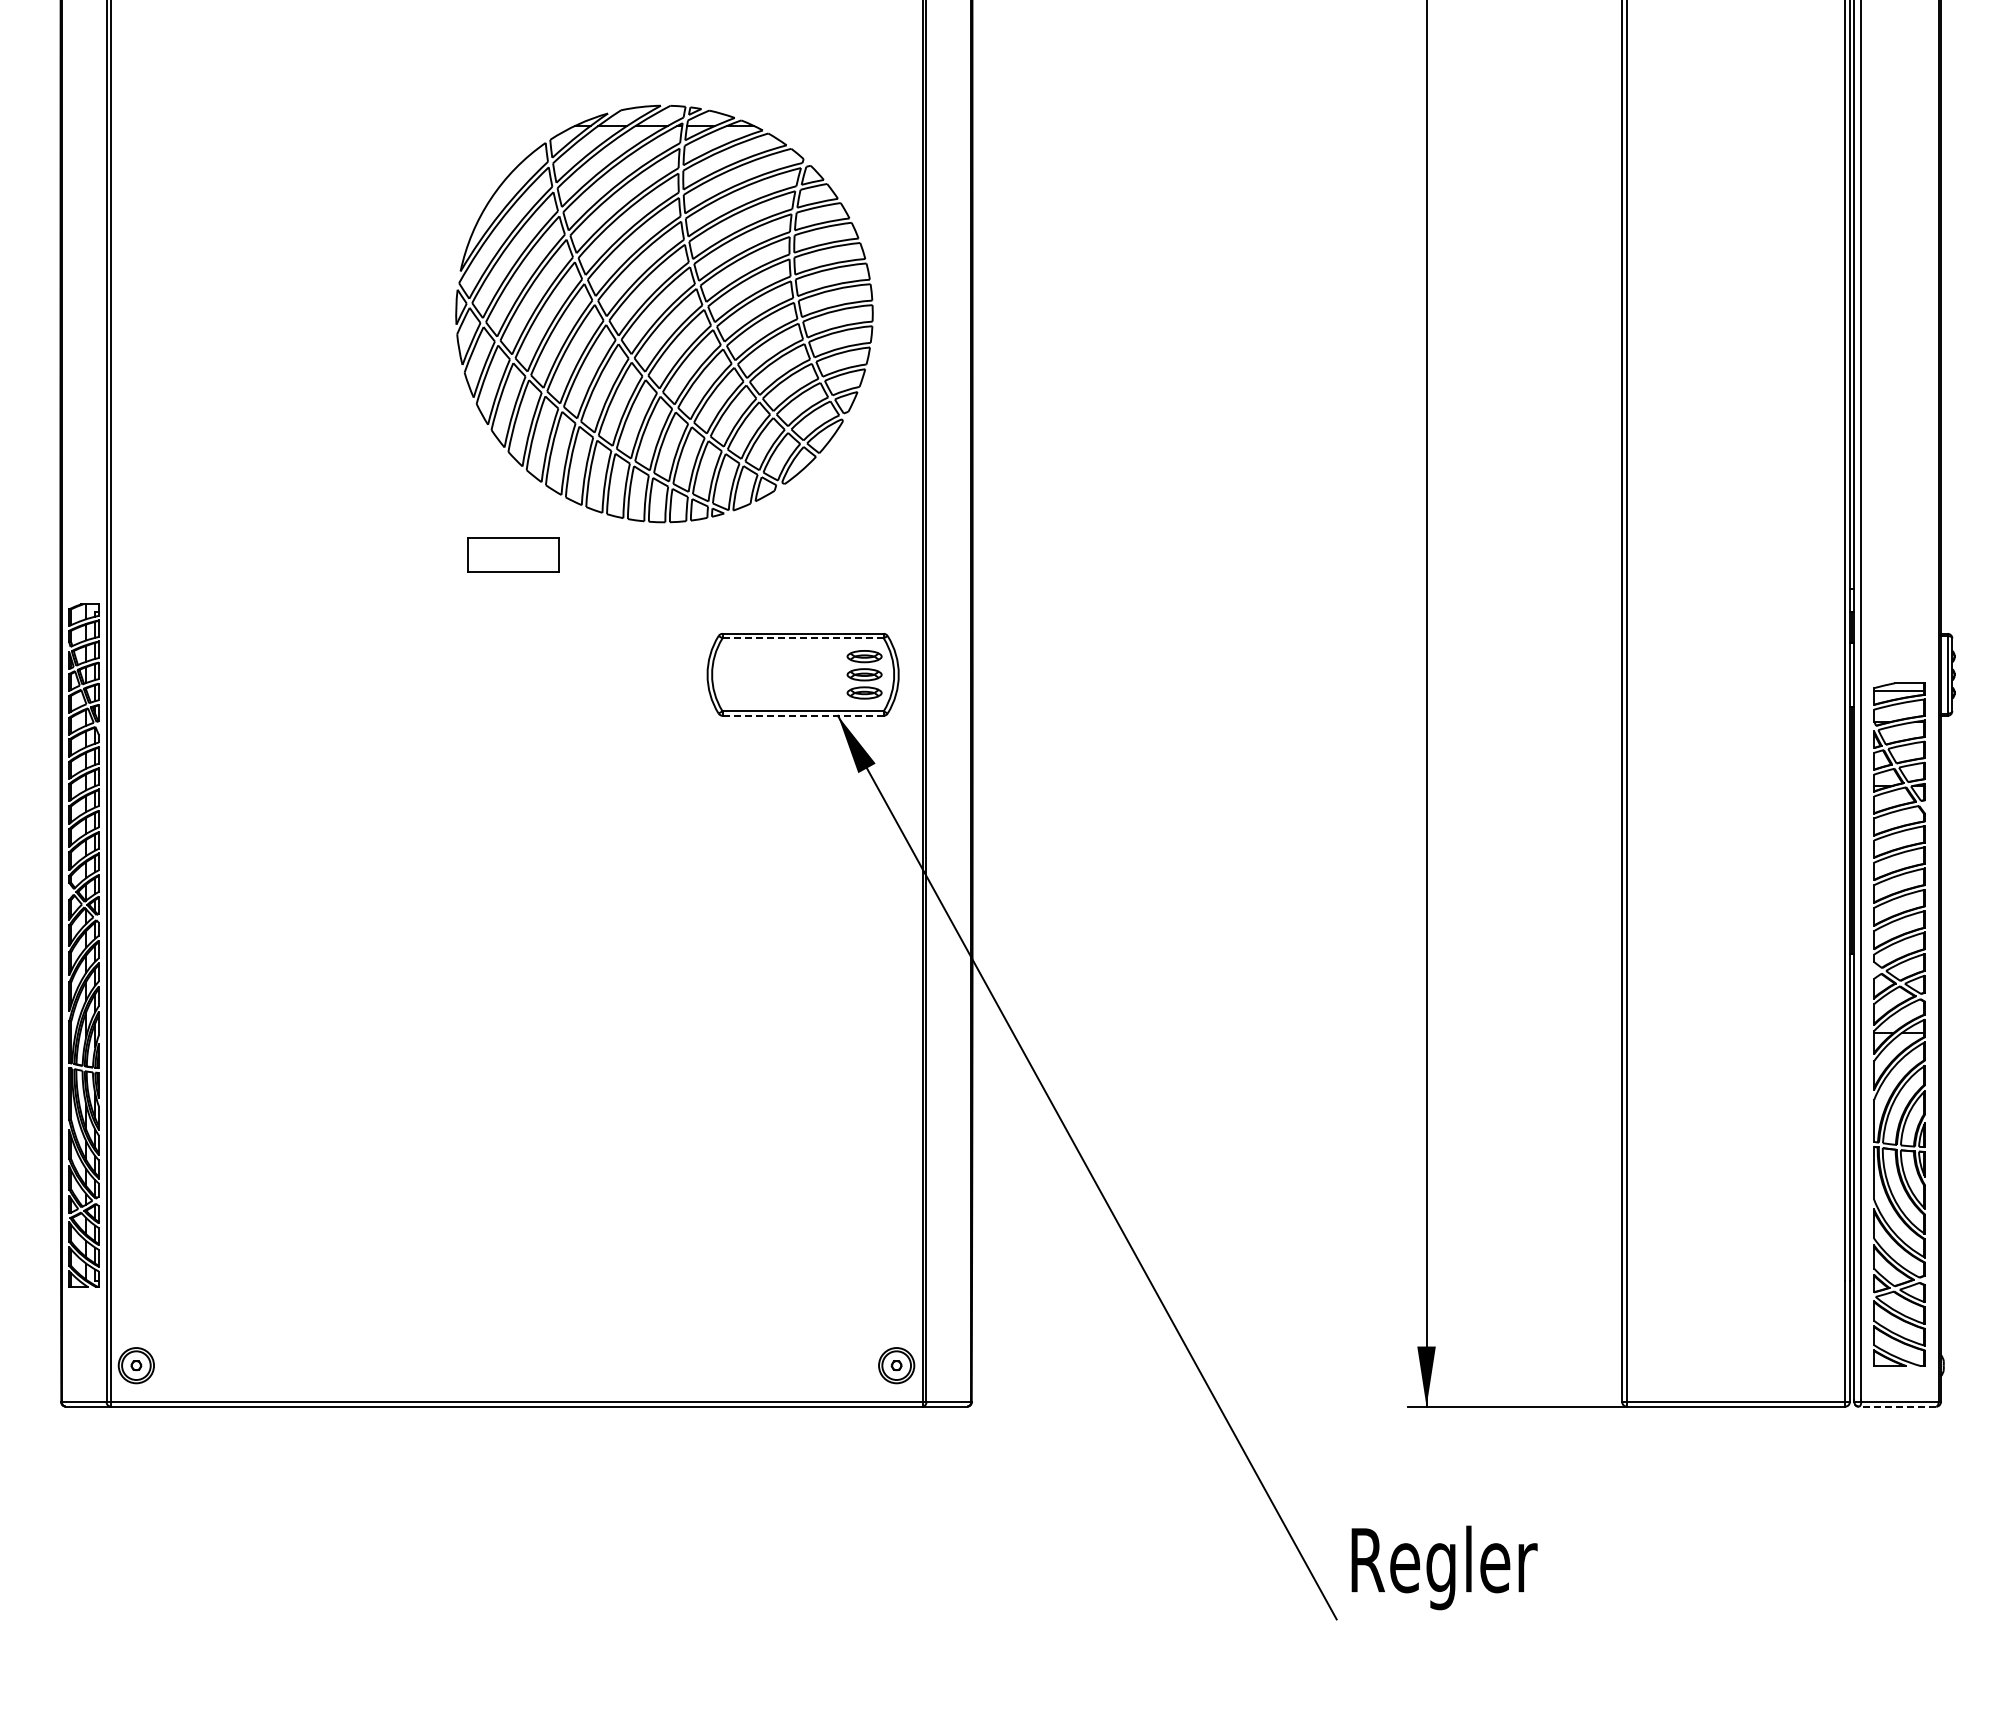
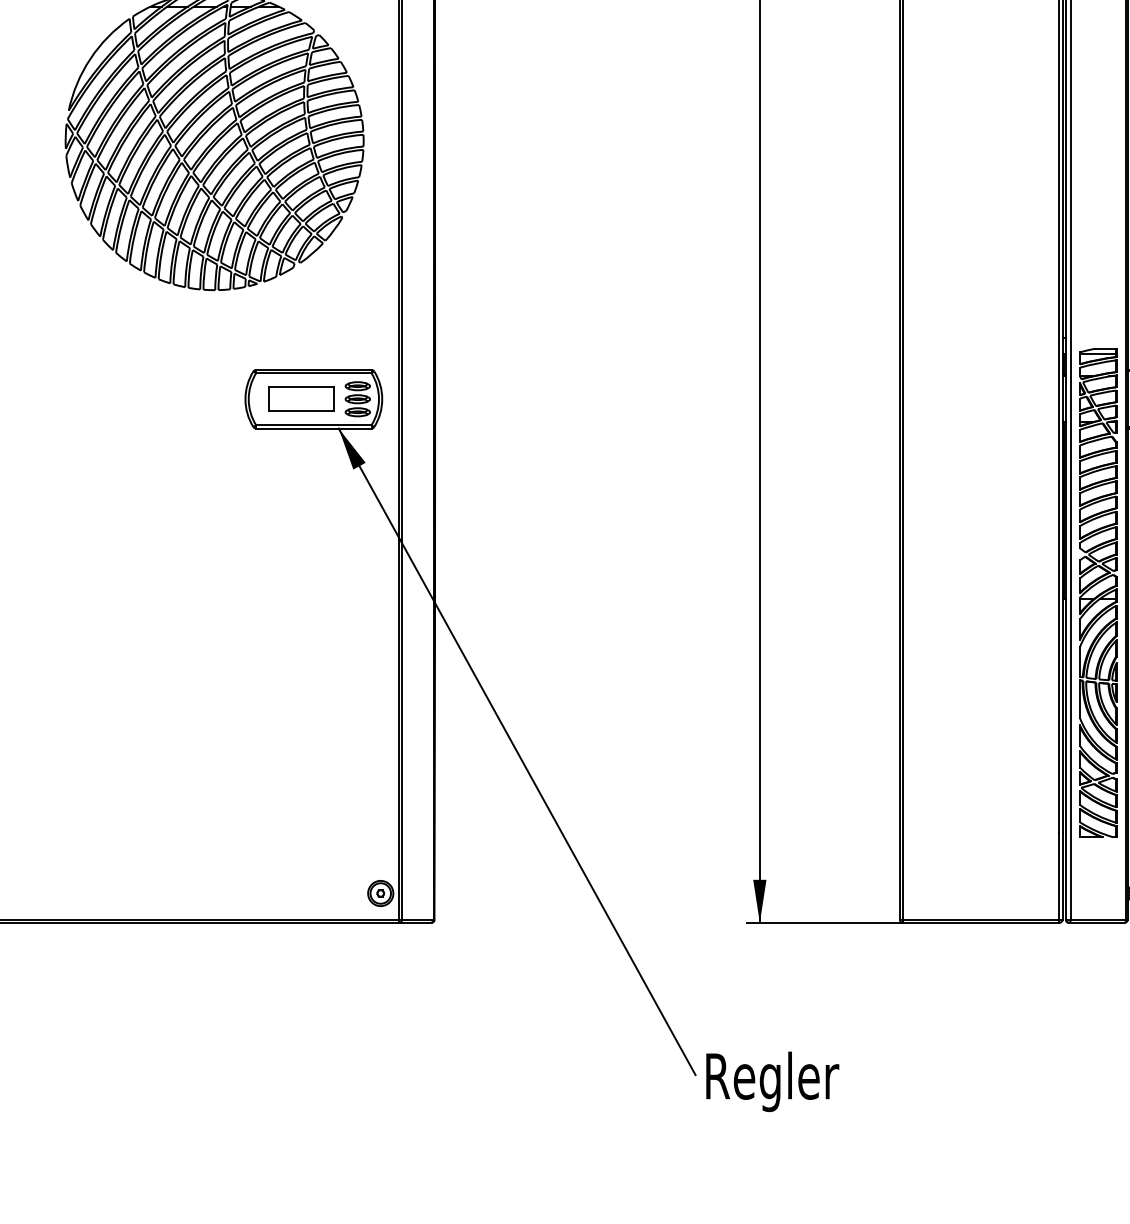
part: (513, 554) -> (301, 399), moved
line: (803, 638) -> (314, 373), dashed -> solid
line: (803, 715) -> (314, 428), dashed -> solid
part: (1899, 1024) -> (1098, 592), moved
line: (1897, 1406) -> (1096, 922), dashed -> solid
text: (1444, 1567) -> (772, 1081), moved

